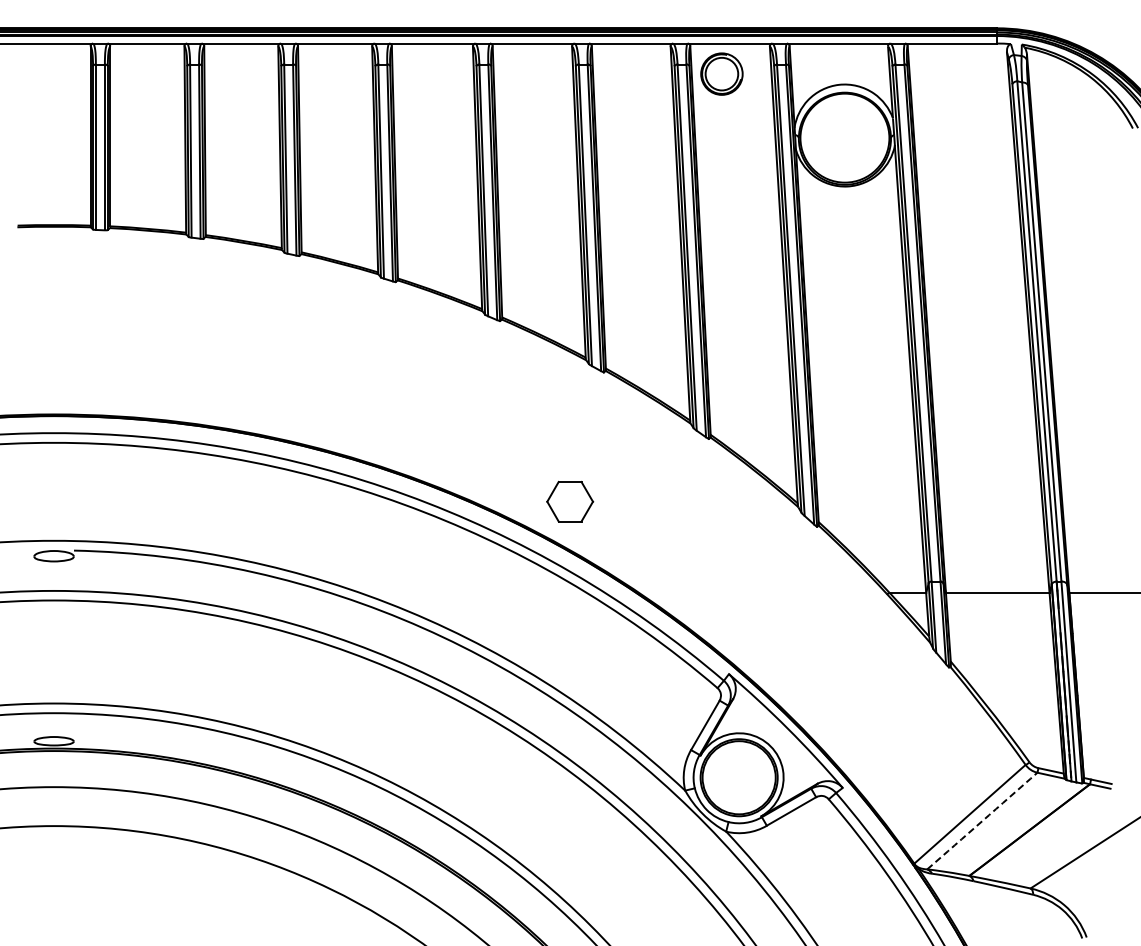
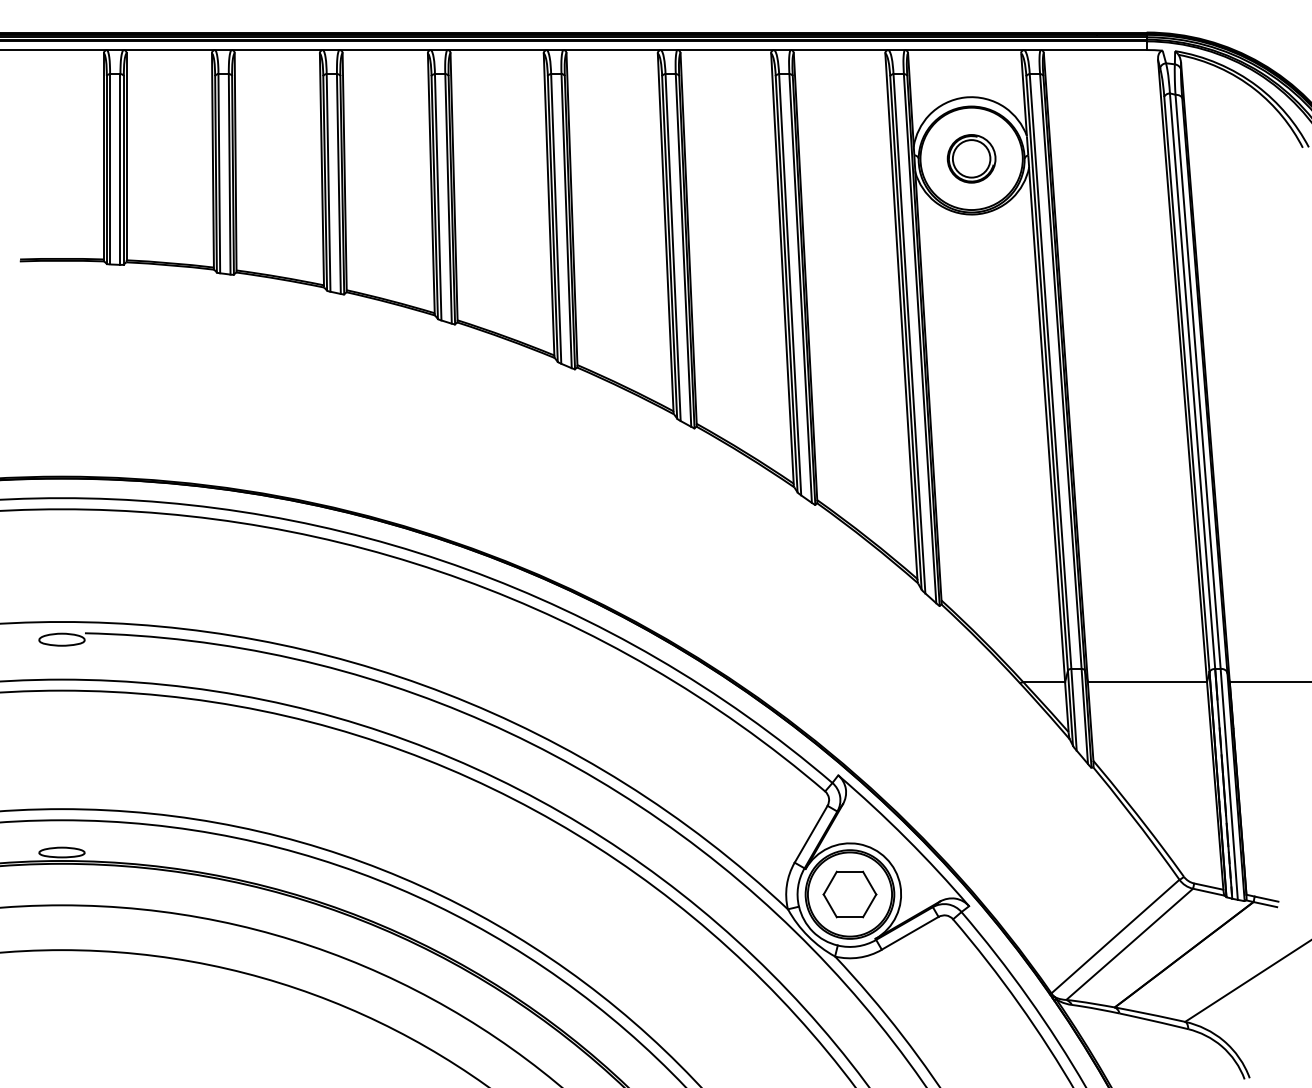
part: (721, 73) -> (971, 158), moved
part: (570, 501) -> (850, 894), moved
arc: (982, 821) -> (1129, 944), dashed -> solid

